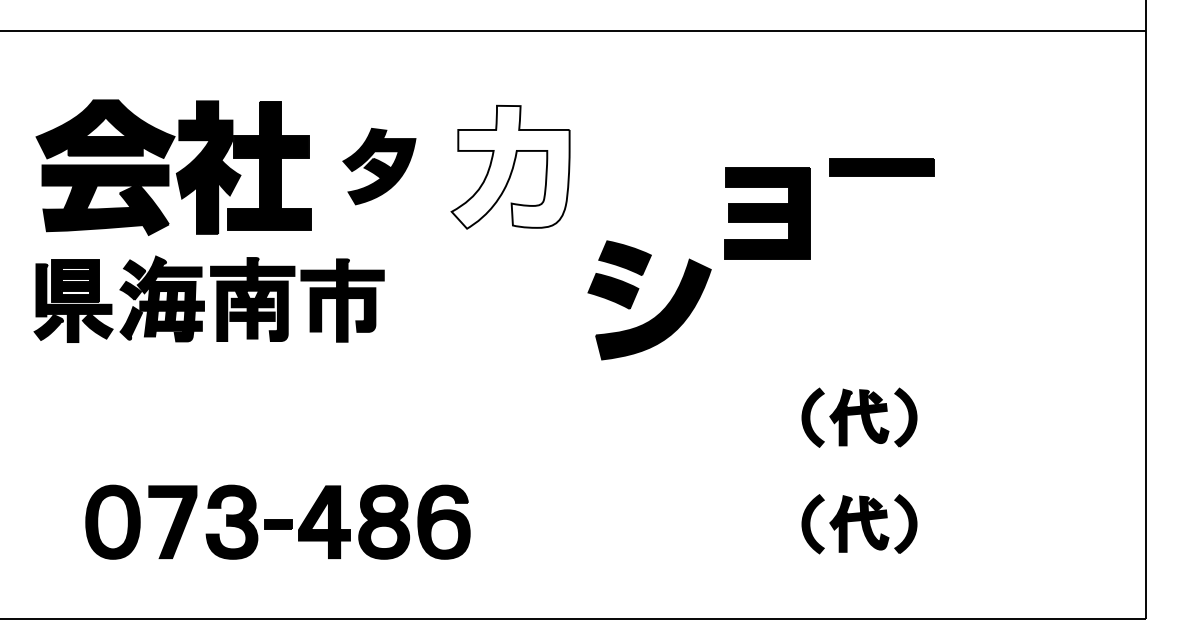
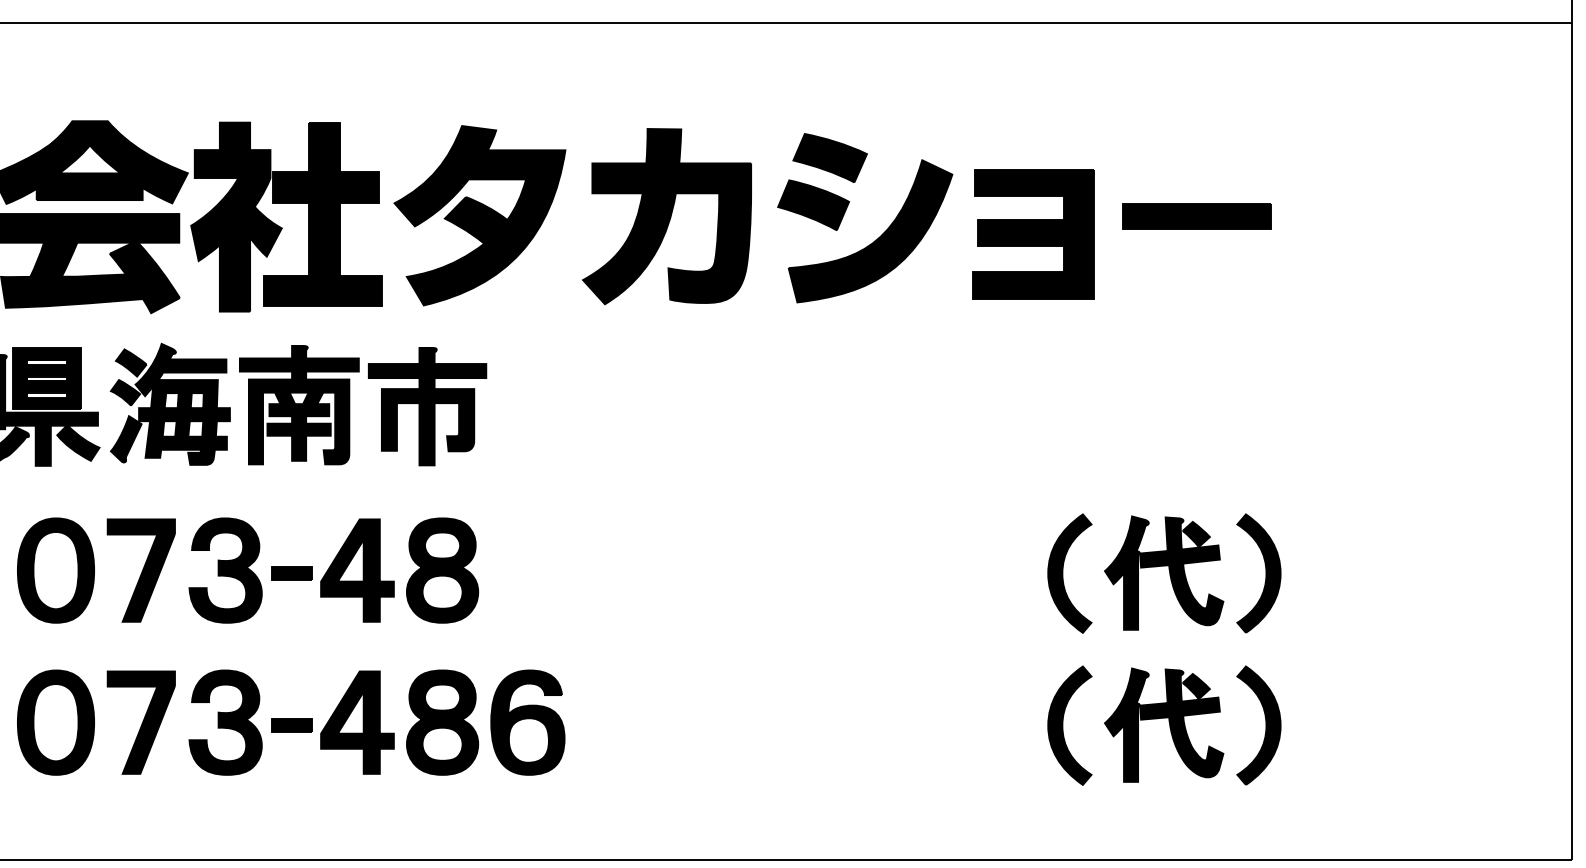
part: (379, 166) -> (480, 215), size x1.67
fill: (510, 166) -> (666, 215), added
part: (767, 213) -> (1033, 234), moved
part: (636, 296) -> (846, 212), moved
part: (216, 415) -> (247, 570), added
part: (859, 417) -> (1164, 573), size x1.43
part: (277, 521) -> (290, 721), moved
part: (859, 523) -> (1164, 724), size x1.43

